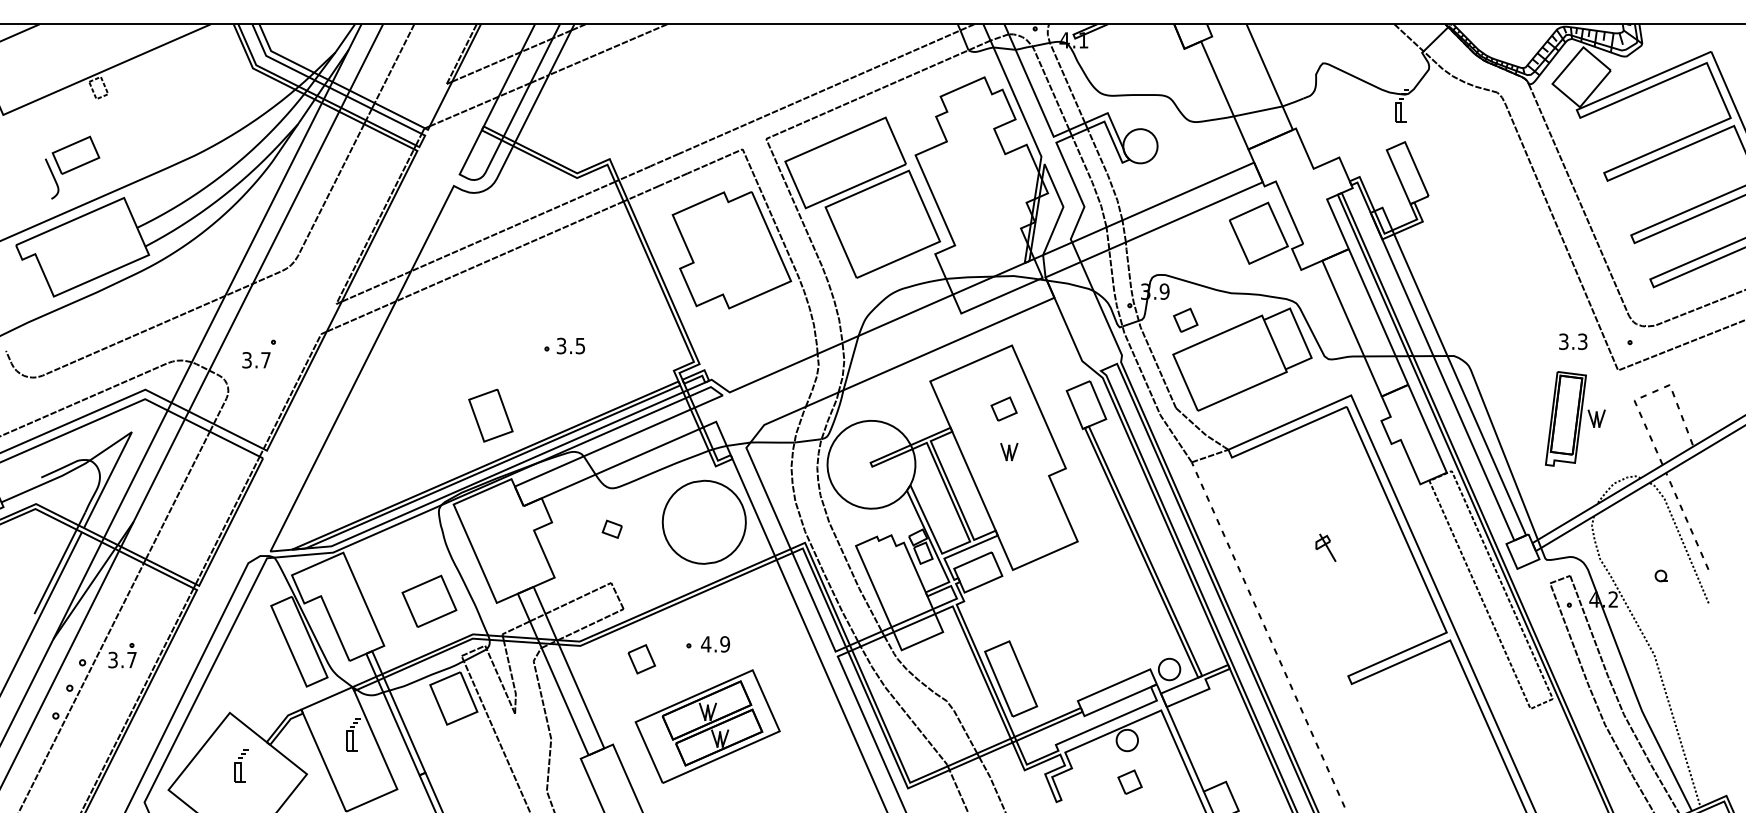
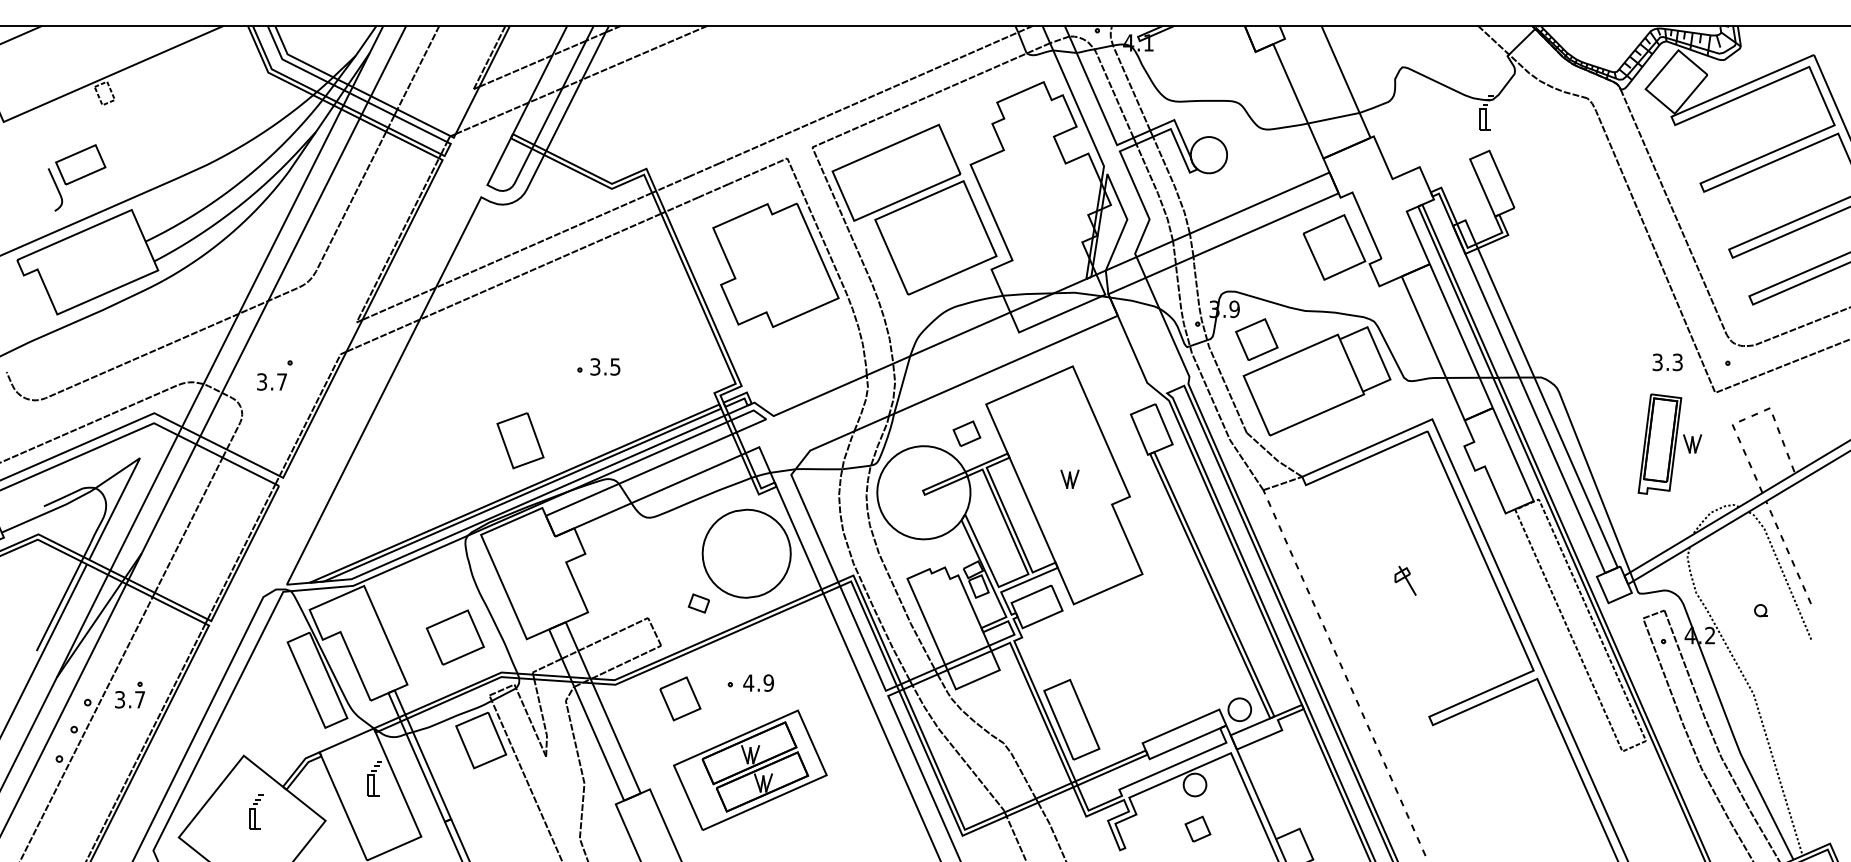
part: (1185, 320) -> (1256, 339), size x1.67
part: (1003, 408) -> (966, 433), moved
part: (611, 528) -> (698, 602), moved
part: (641, 659) -> (680, 699), size x1.43

